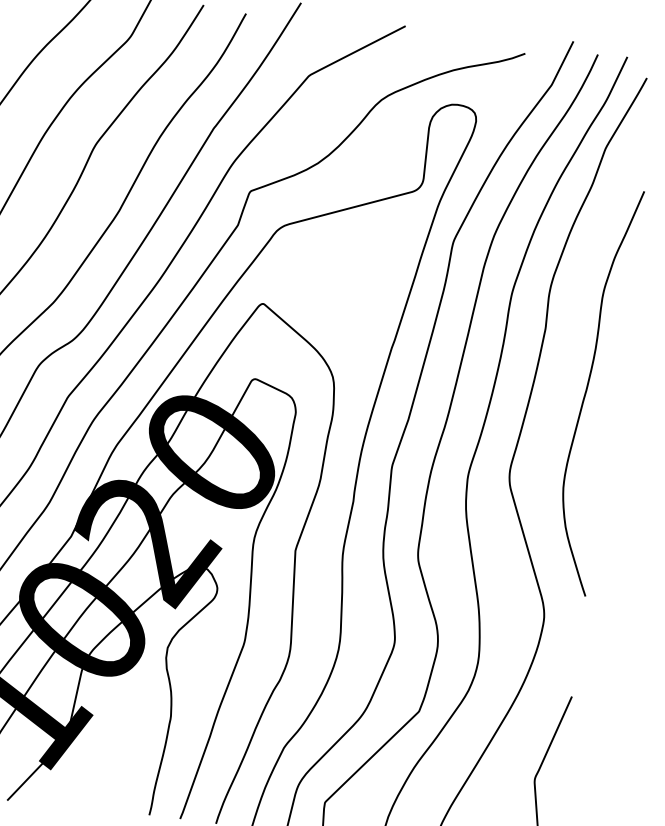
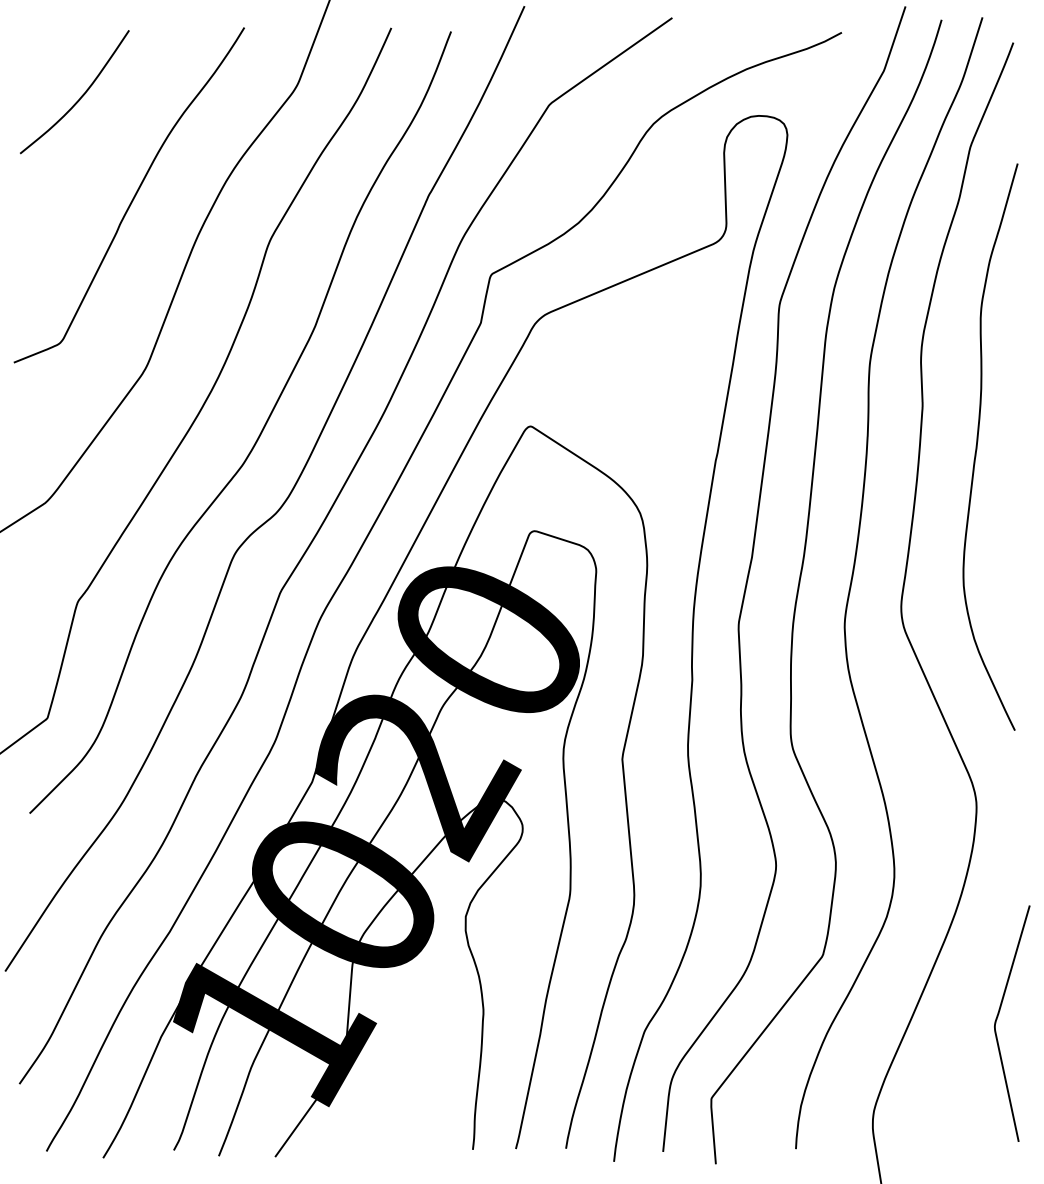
curve: (588, 386) -> (978, 441), moved

